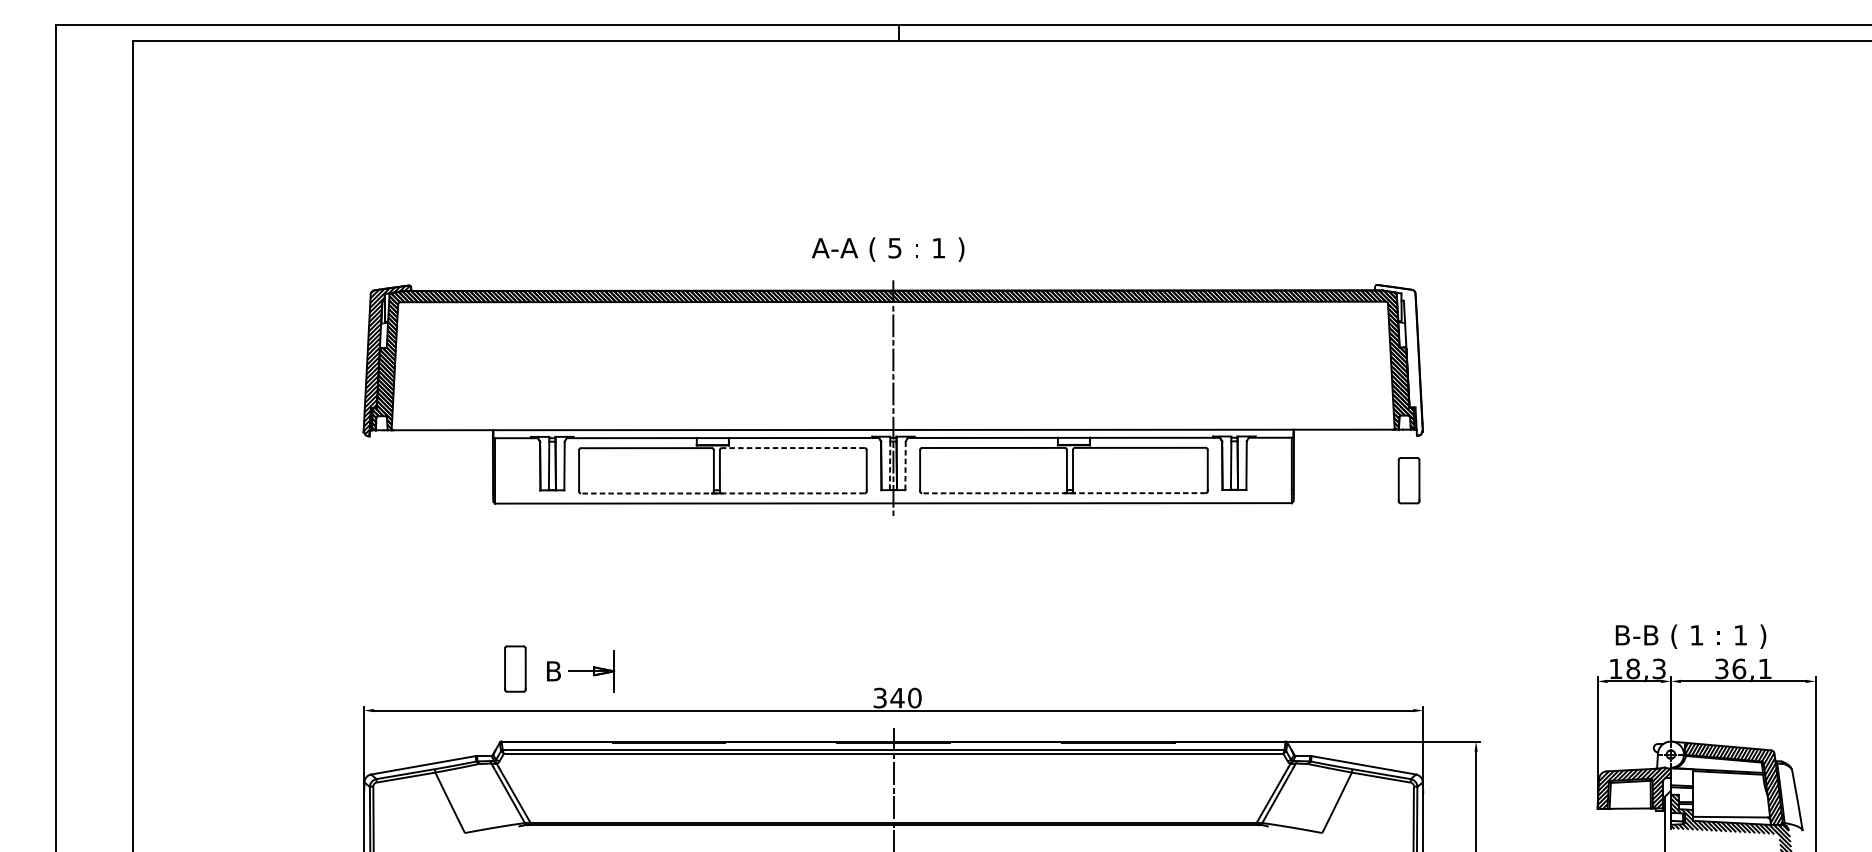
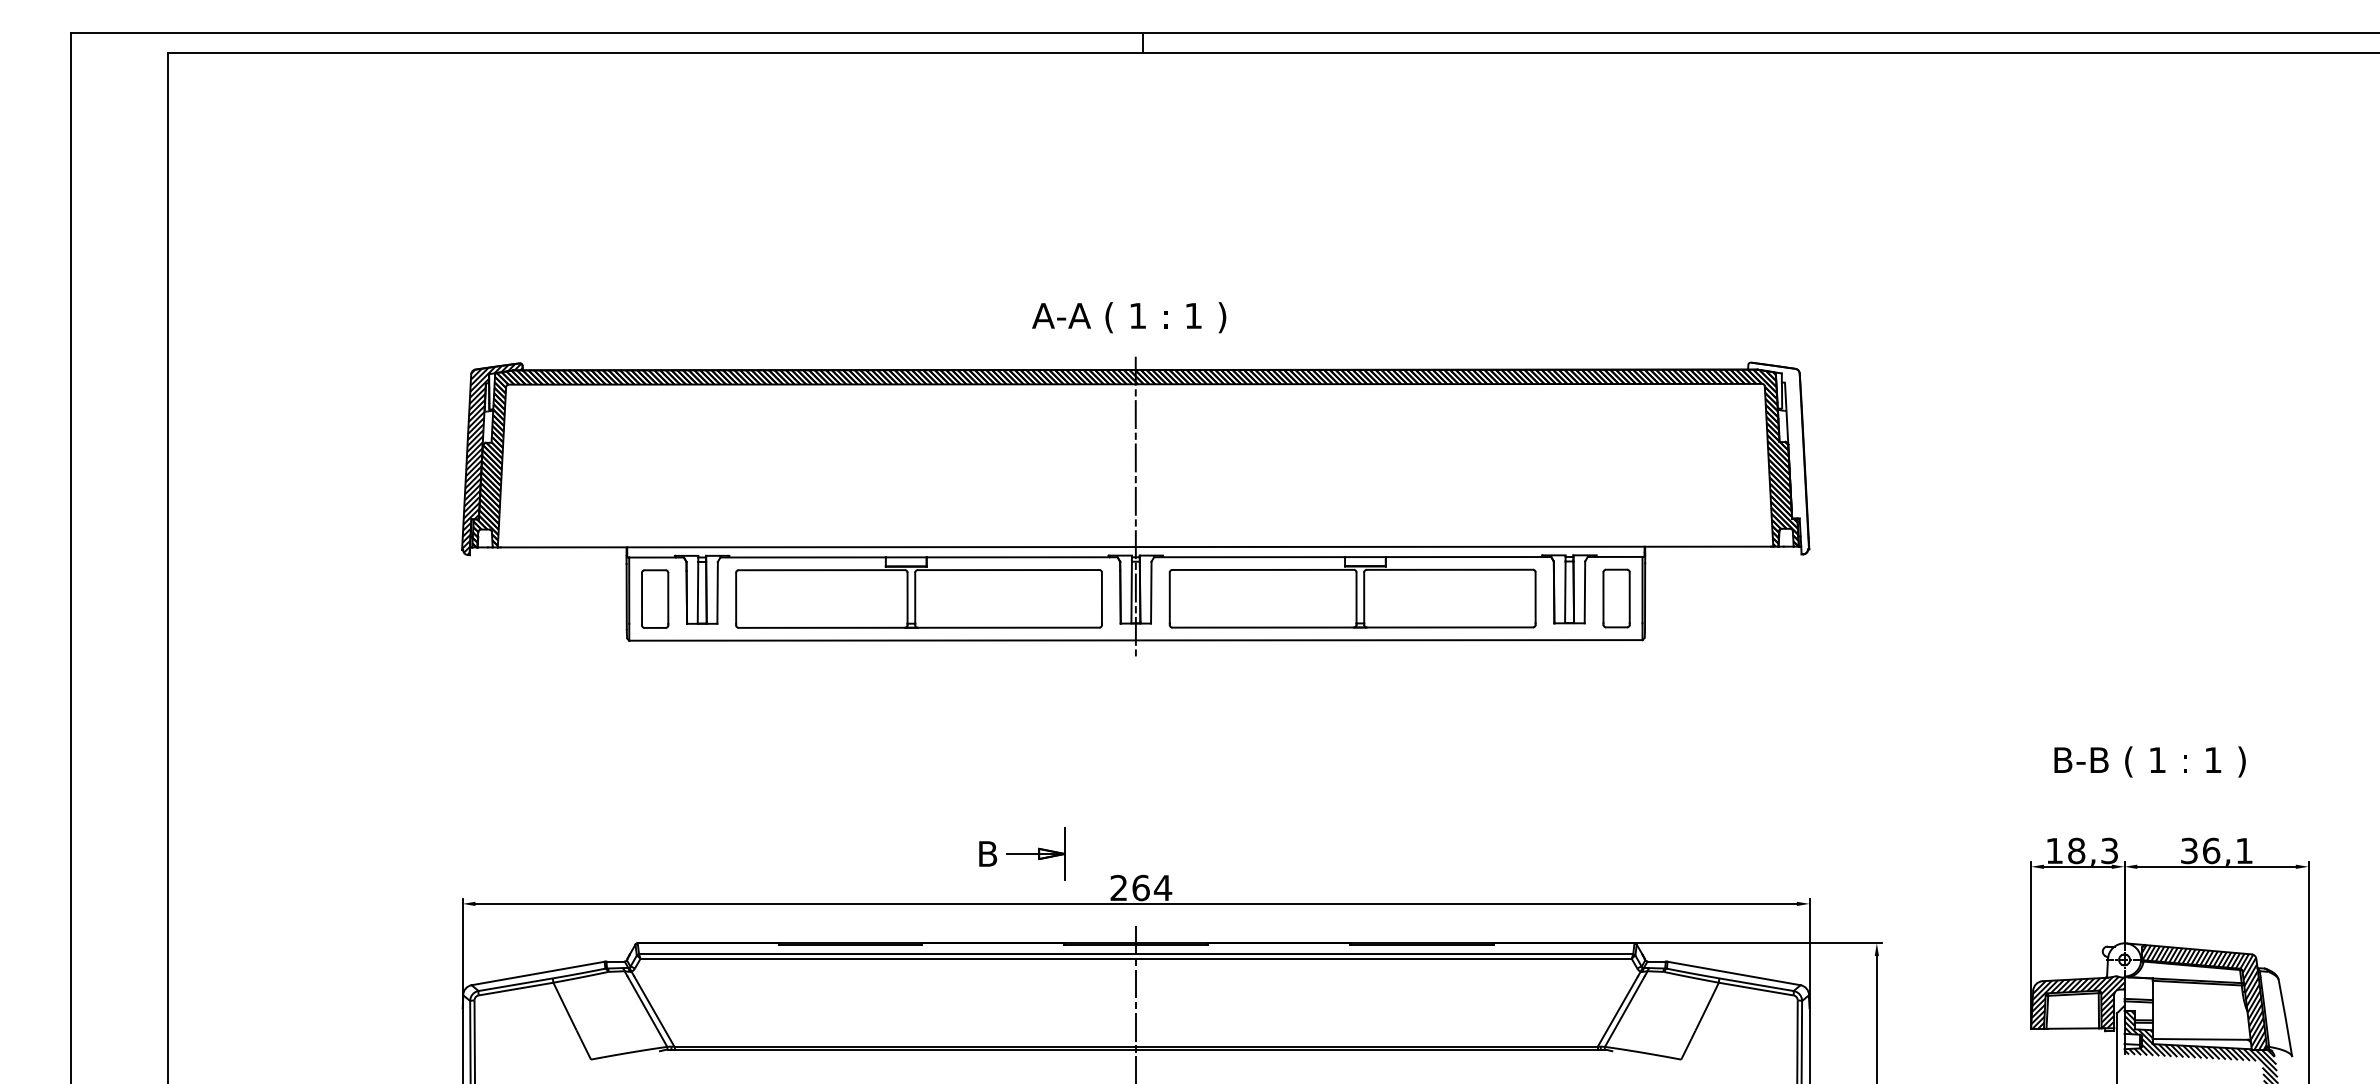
text: (894, 248) -> (1137, 316), 5 -> 1
line: (793, 448) -> (1008, 570), dashed -> solid
line: (889, 465) -> (1131, 592), dashed -> solid
line: (905, 465) -> (1151, 592), dashed -> solid
part: (1409, 480) -> (1616, 598), moved
line: (722, 493) -> (918, 627), dashed -> solid
line: (1063, 493) -> (1352, 627), dashed -> solid
text: (1690, 636) -> (2149, 761), moved
part: (515, 668) -> (655, 598), moved
part: (580, 670) -> (1022, 853), moved
text: (897, 697) -> (1141, 887), 340 -> 264

